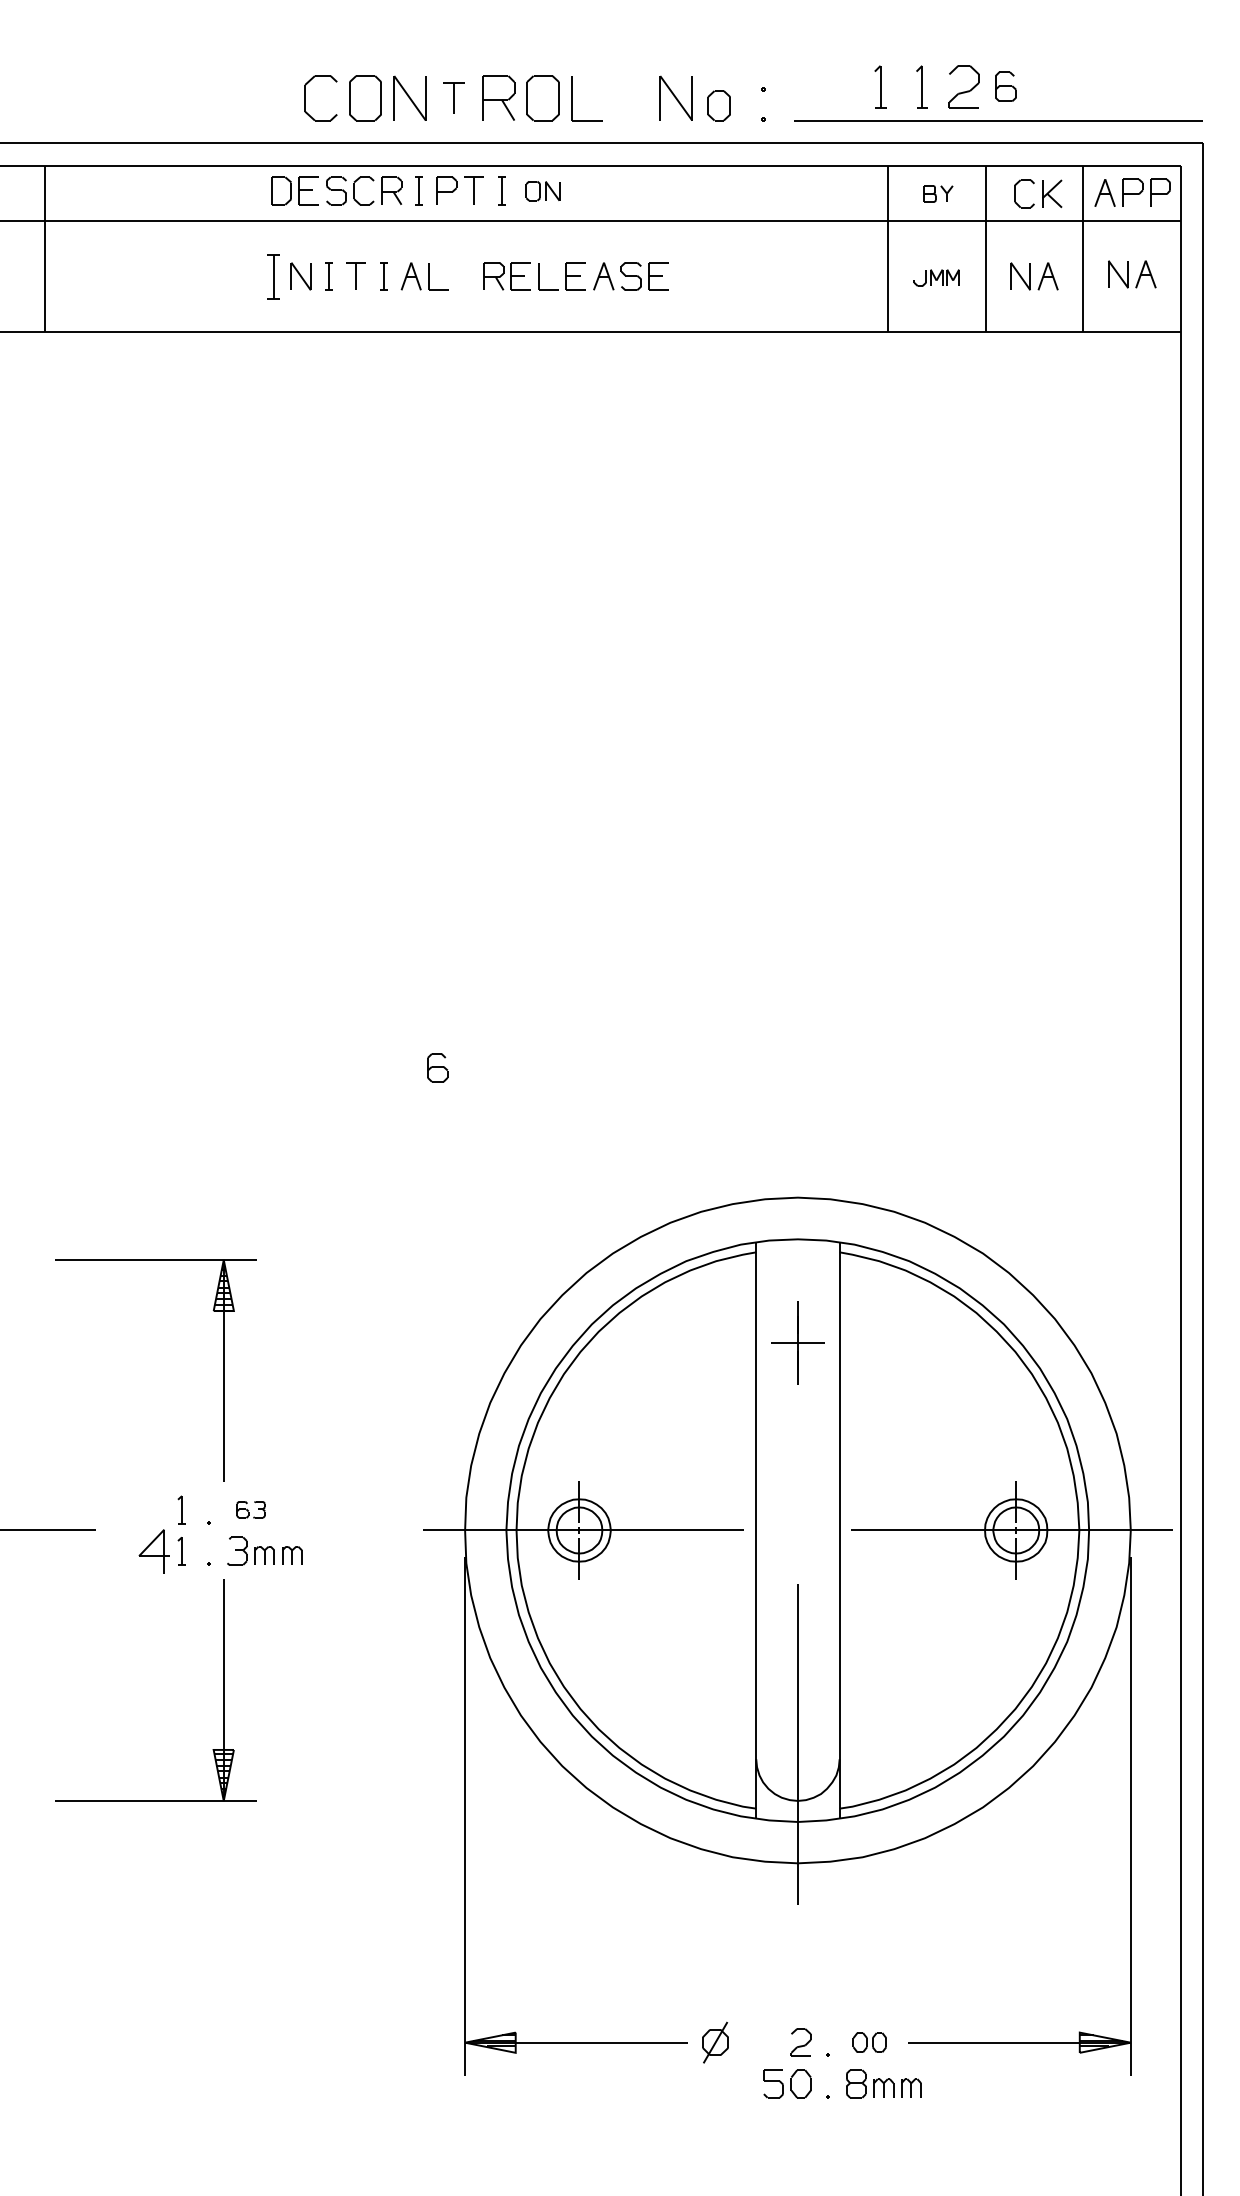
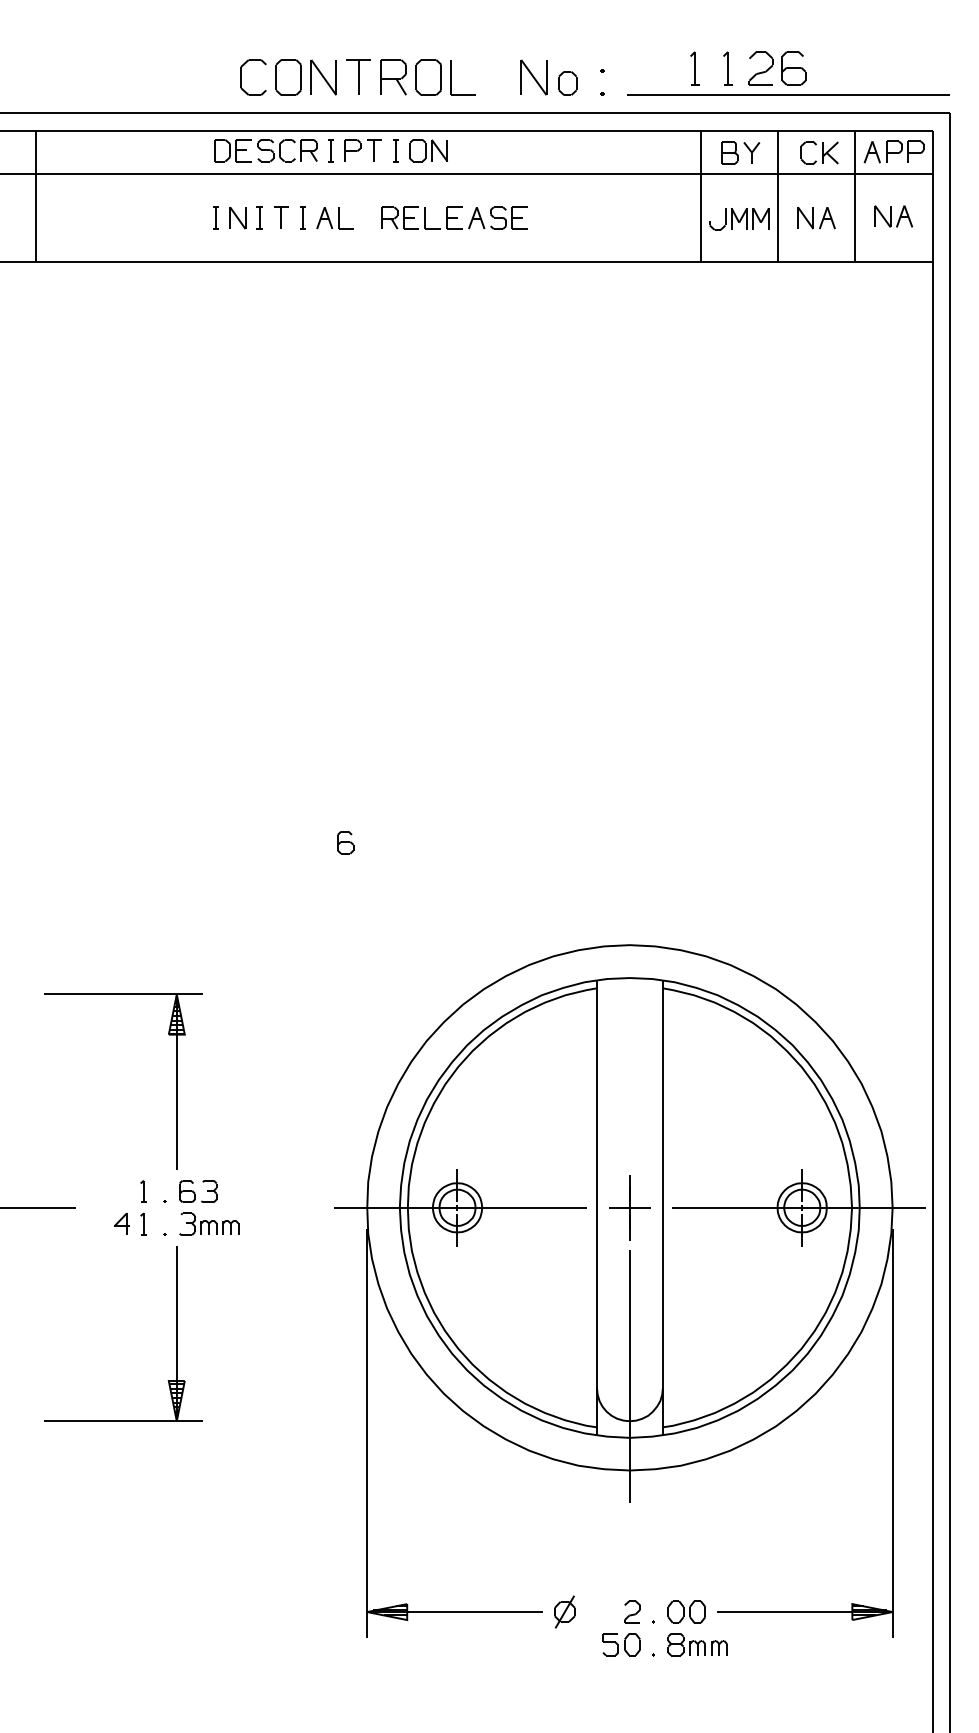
part: (1005, 86) -> (793, 68), size x1.43
part: (454, 96) -> (358, 76), size x1.43
part: (542, 190) -> (428, 150), size x1.43
part: (938, 193) -> (740, 152), size x1.67
part: (272, 275) -> (215, 217), size x0.62
part: (936, 278) -> (739, 219), size x1.67
part: (797, 1342) -> (629, 1207), moved
part: (251, 1509) -> (198, 1191), size x1.67
part: (153, 1550) -> (121, 1223), size x0.62
part: (869, 2041) -> (686, 1611), size x1.43

